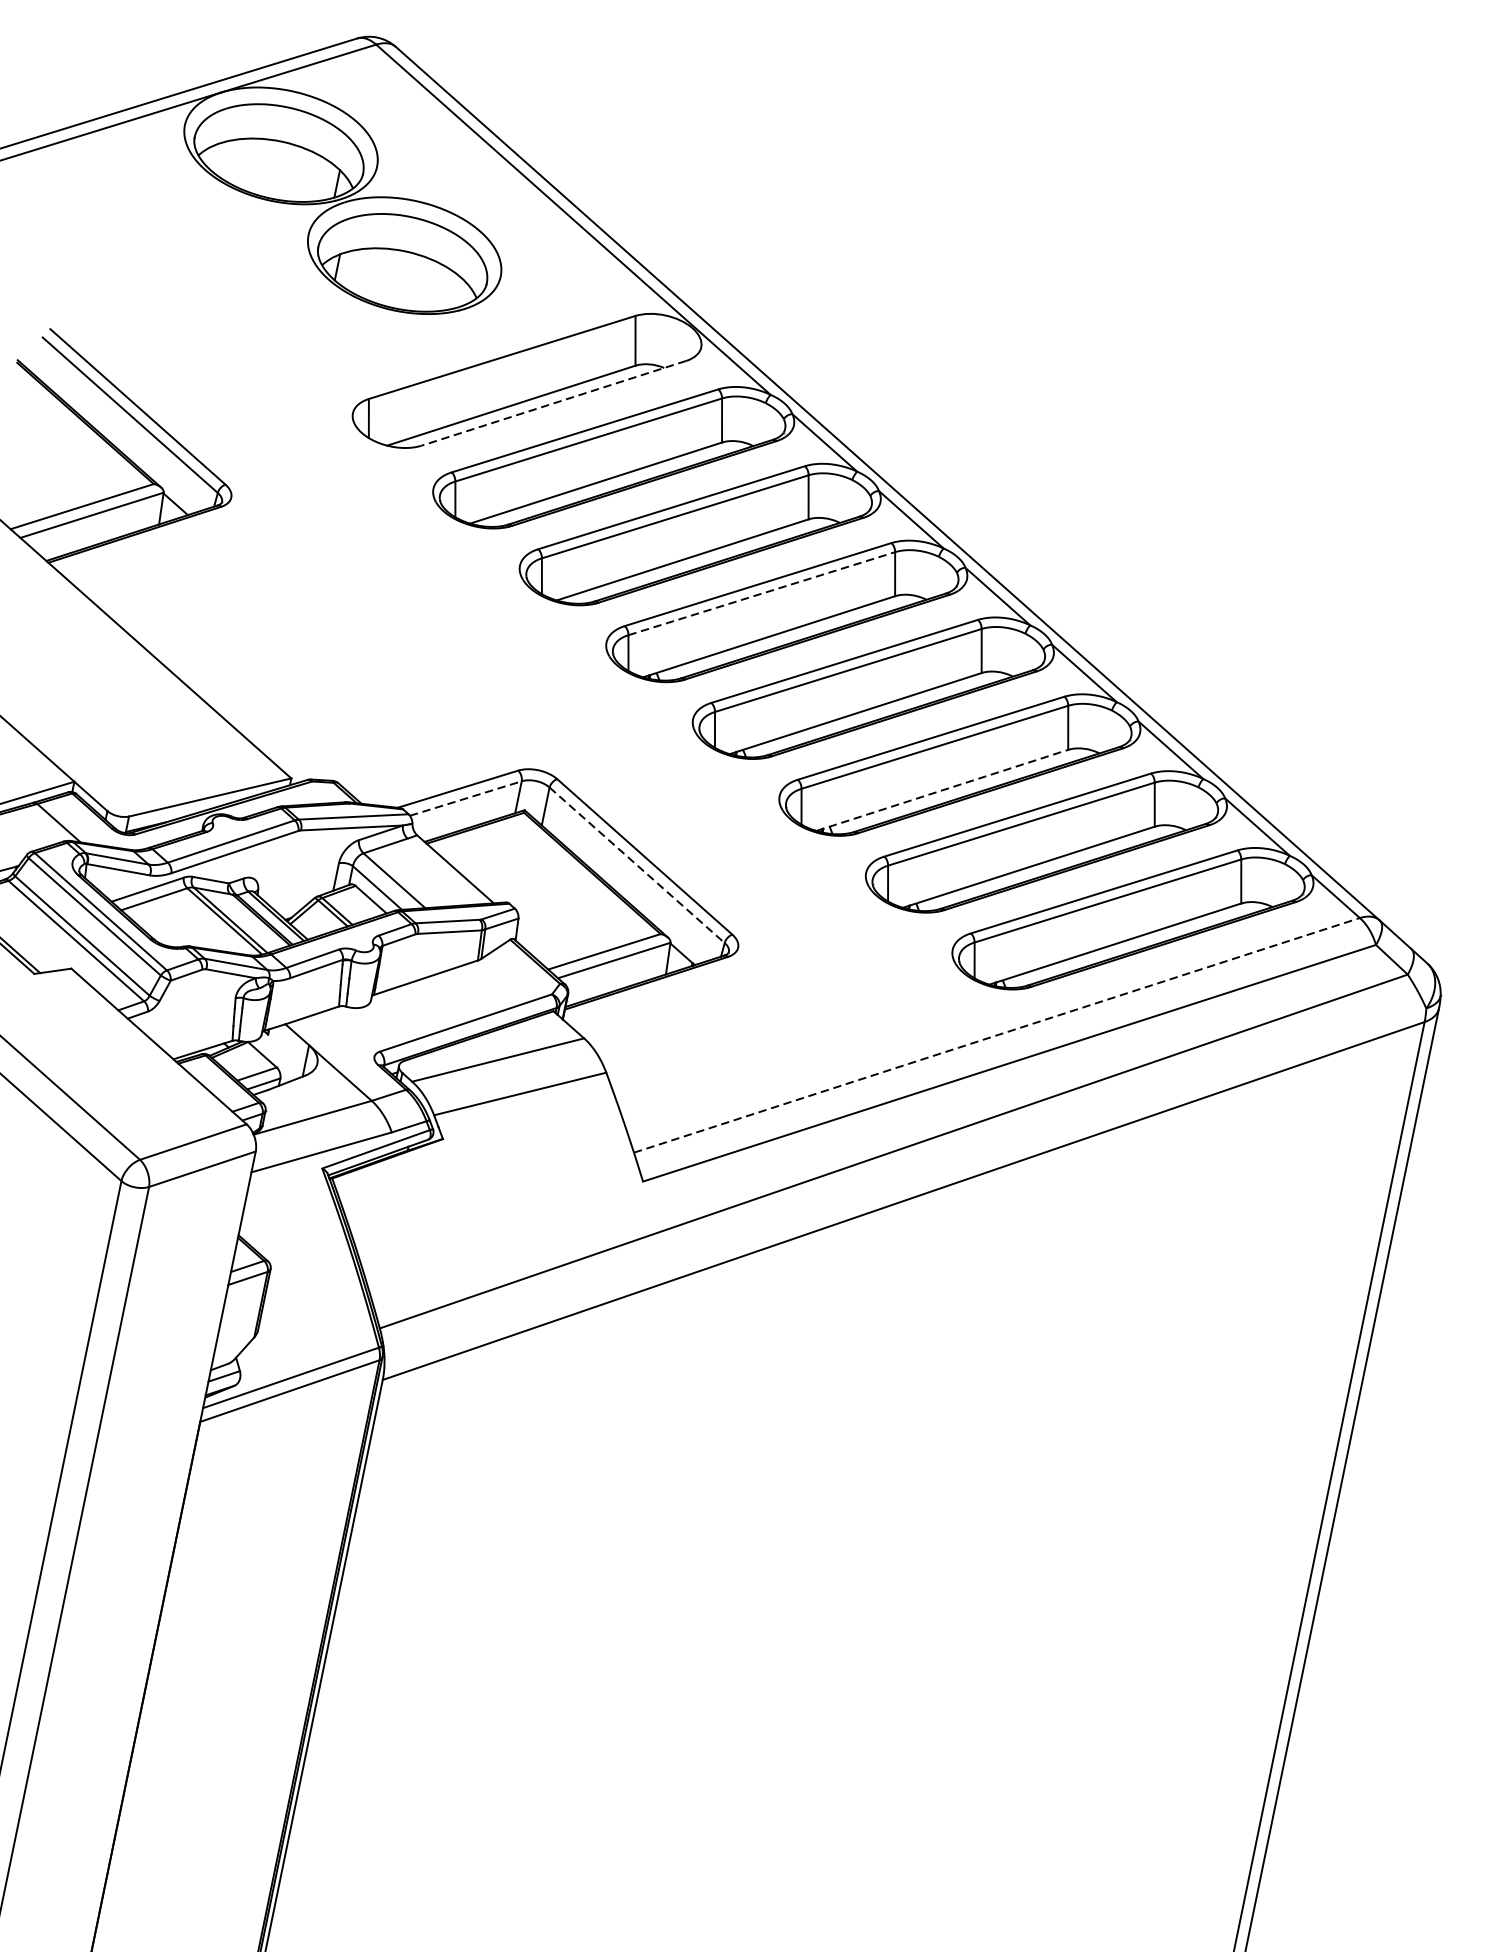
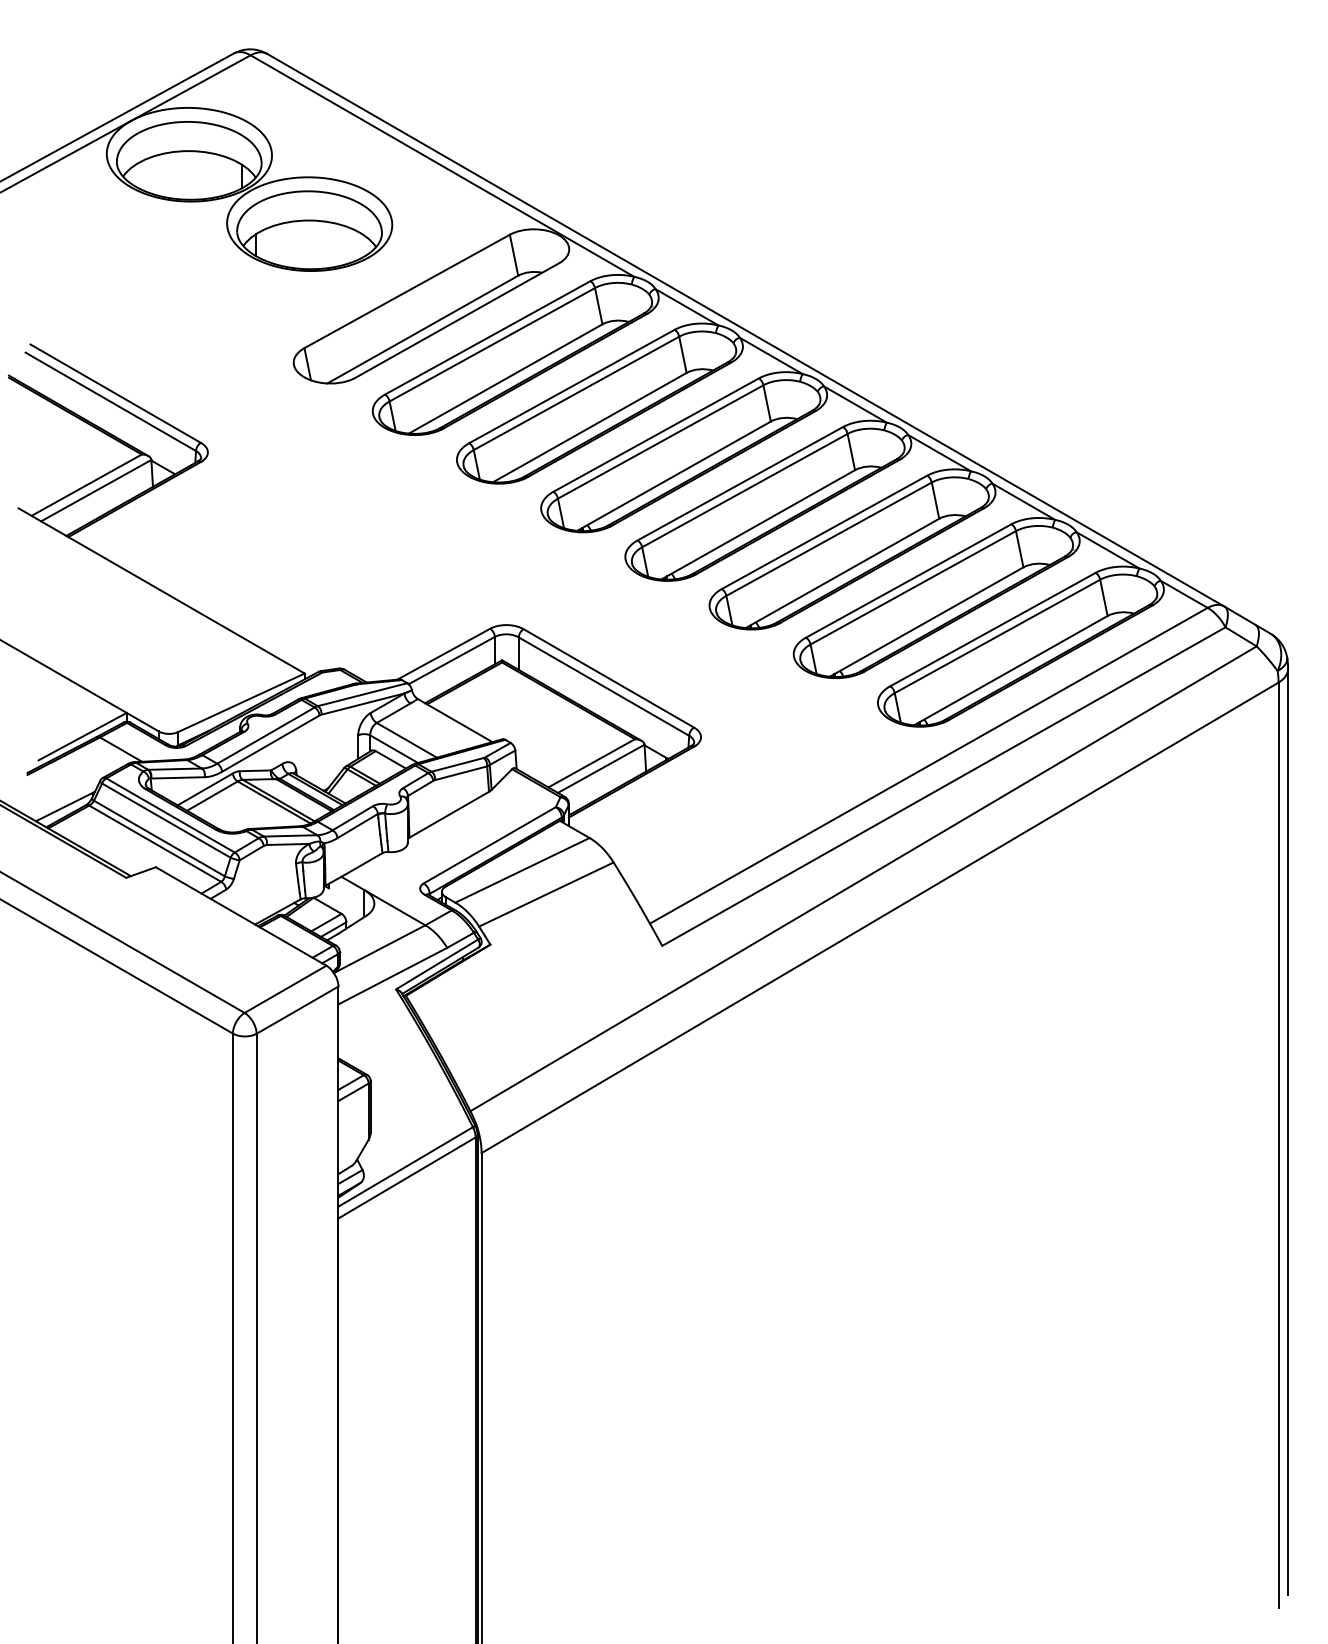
line: (553, 403) -> (457, 320), dashed -> solid
line: (762, 593) -> (661, 441), dashed -> solid
line: (942, 790) -> (842, 573), dashed -> solid
line: (466, 798) -> (452, 660), dashed -> solid
line: (637, 865) -> (604, 686), dashed -> solid
line: (997, 1035) -> (929, 765), dashed -> solid

